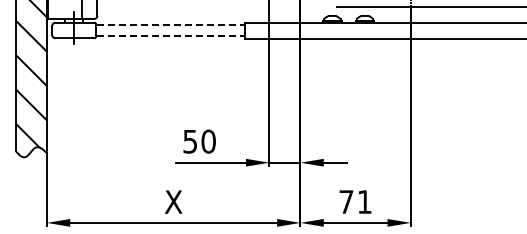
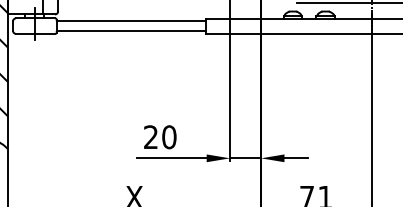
line: (171, 25) -> (132, 21), dashed -> solid
line: (171, 35) -> (132, 31), dashed -> solid
text: (189, 141) -> (150, 137), 50 -> 20

